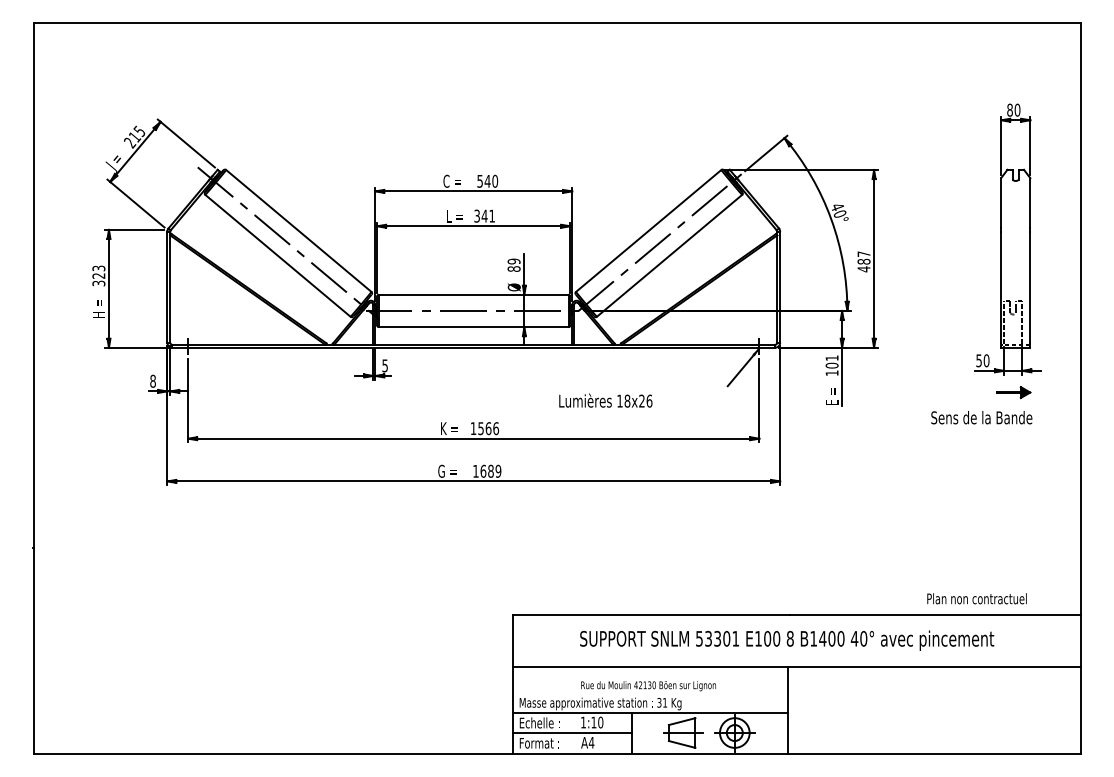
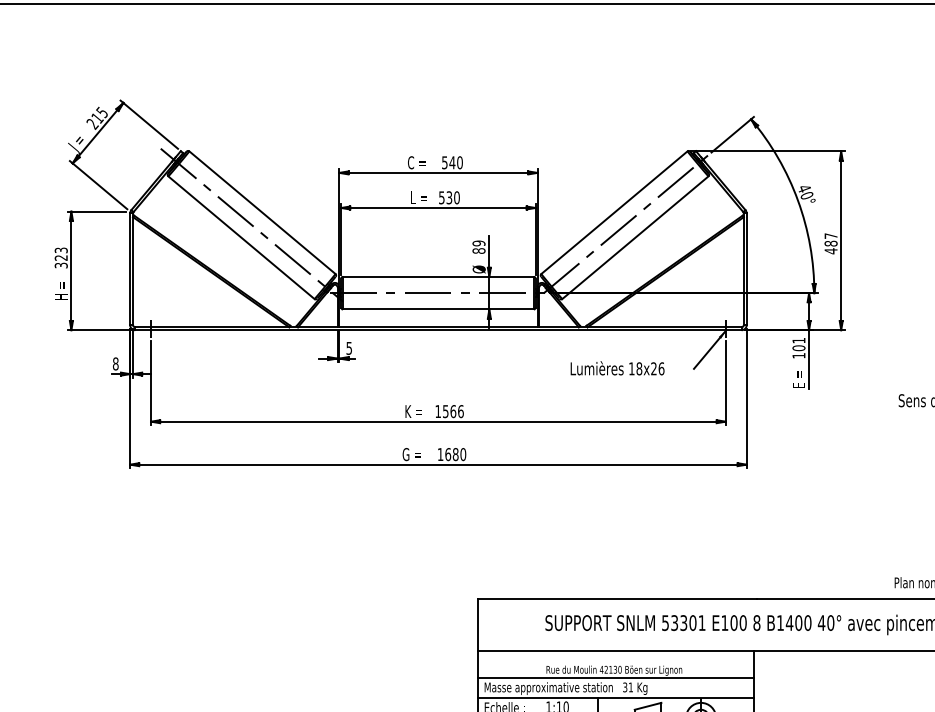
text: (484, 215) -> (449, 197), 341 -> 530
text: (605, 400) -> (617, 368), moved
text: (498, 471) -> (463, 454), 1689 -> 1680
line: (649, 693) -> (615, 678), added

